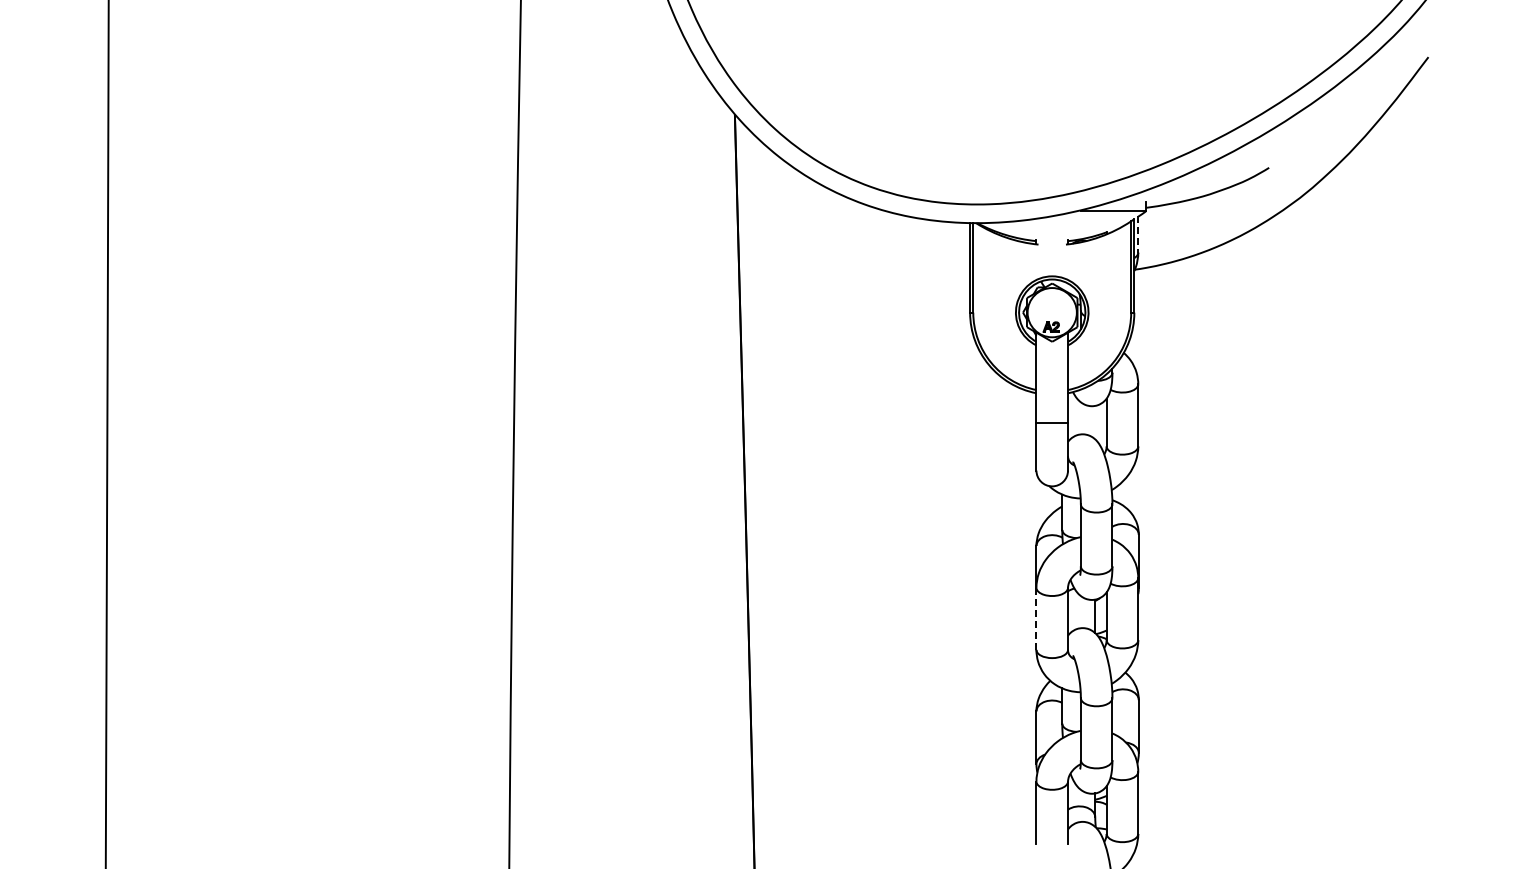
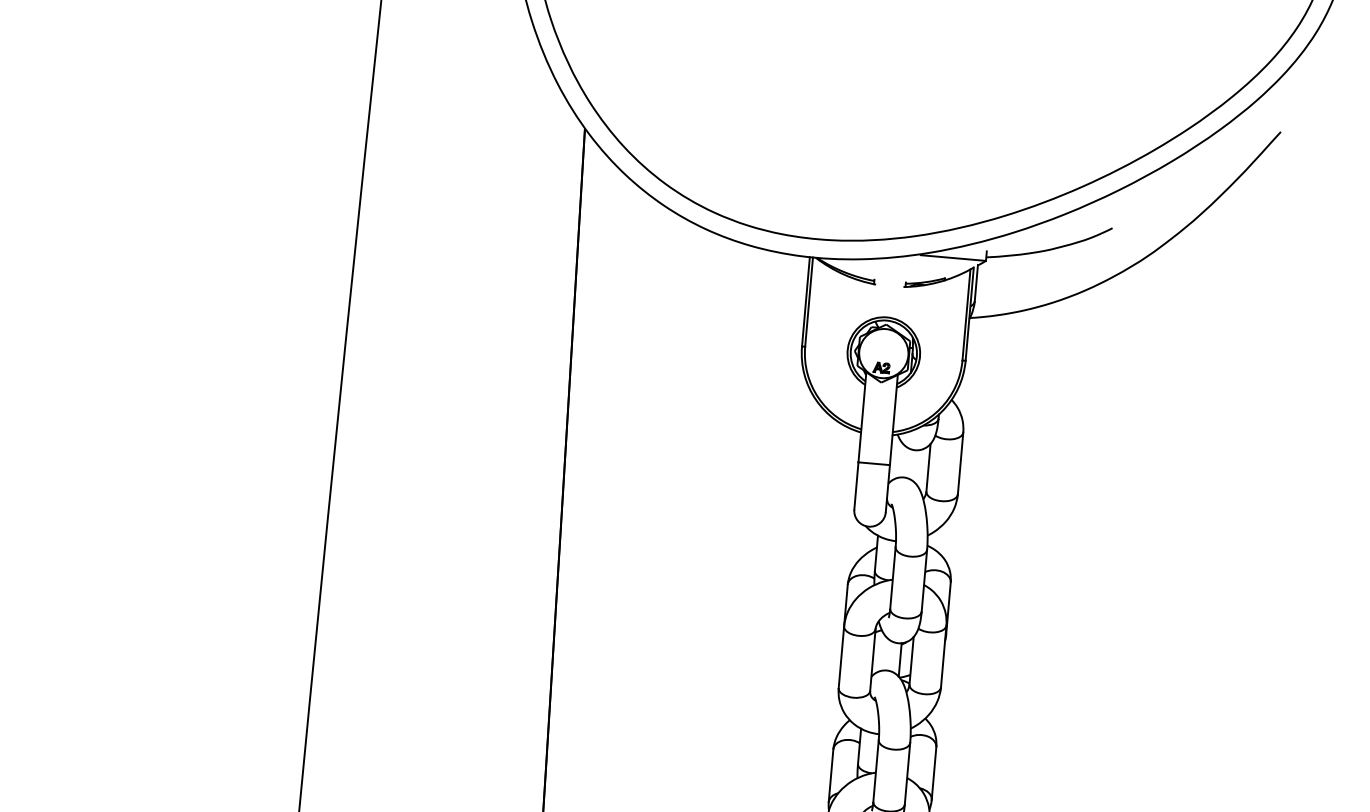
line: (1138, 234) -> (976, 283), dashed -> solid
line: (1036, 618) -> (841, 656), dashed -> solid

